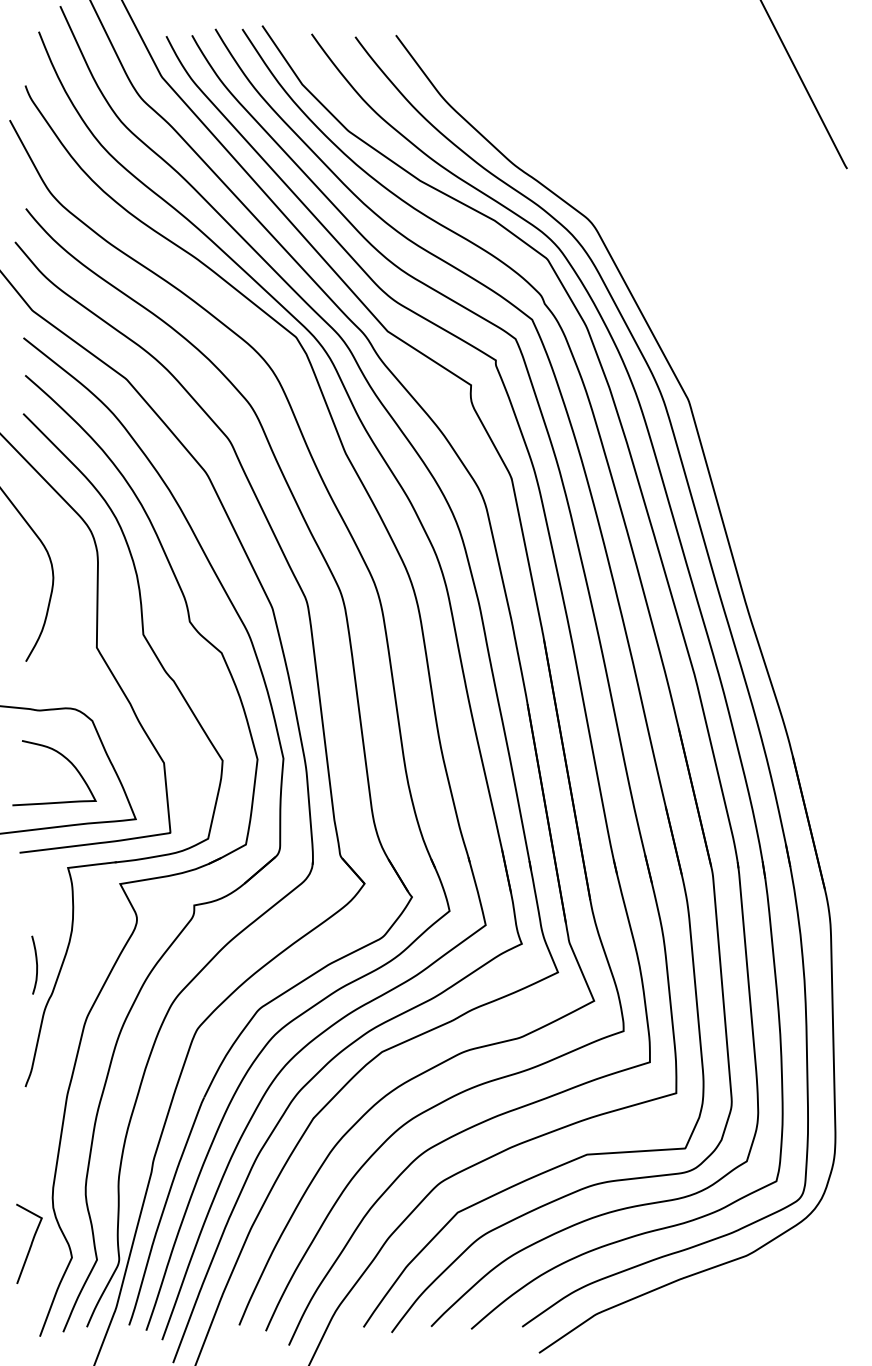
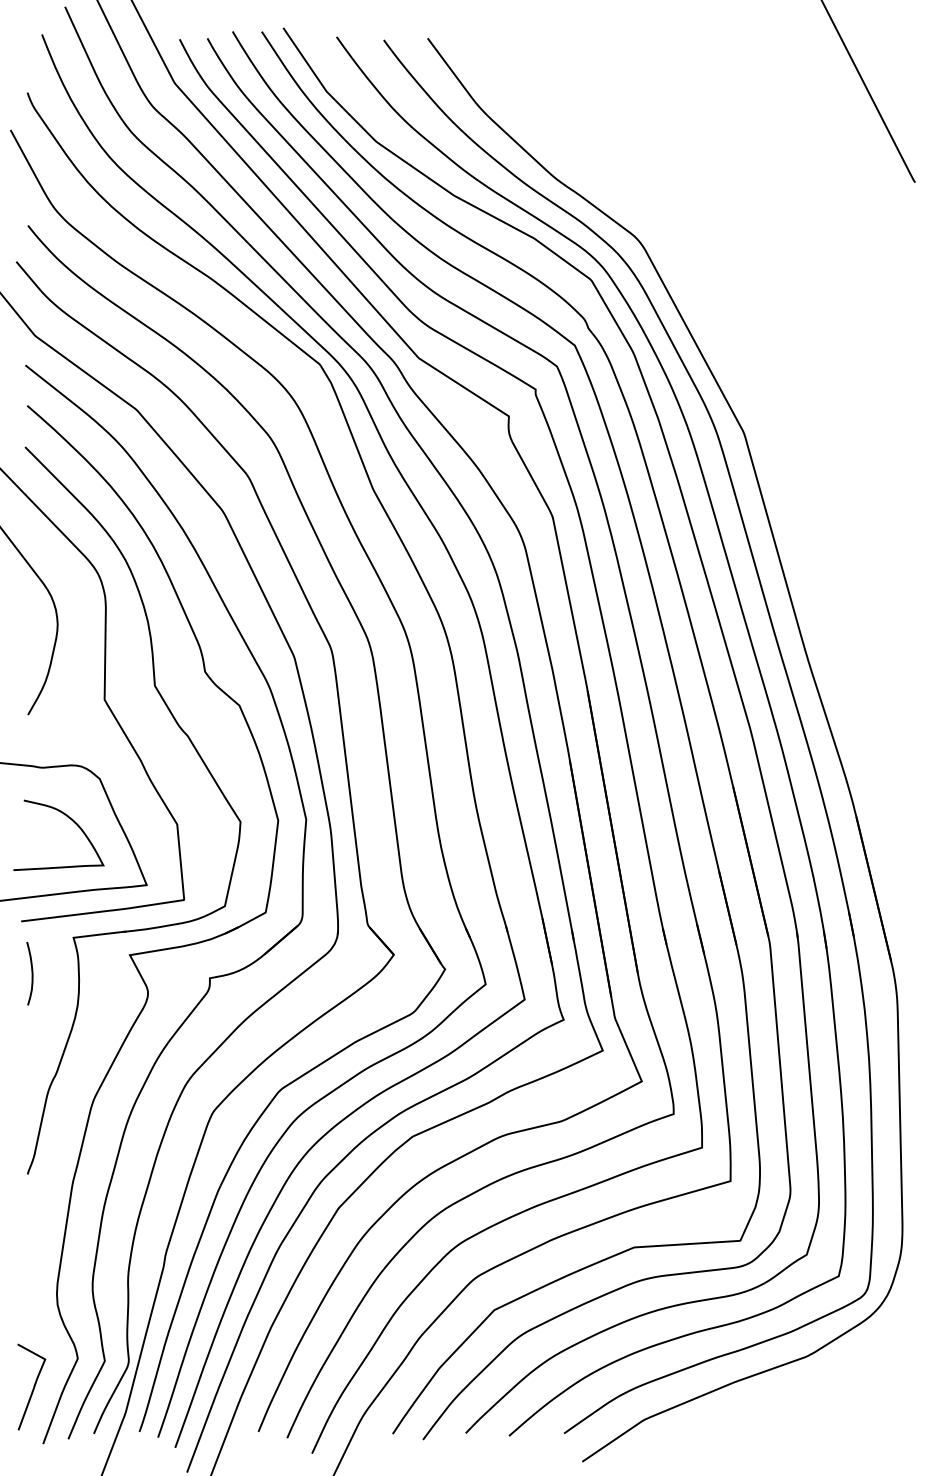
curve: (36, 964) -> (31, 972), moved
curve: (30, 1243) -> (32, 1386), moved

